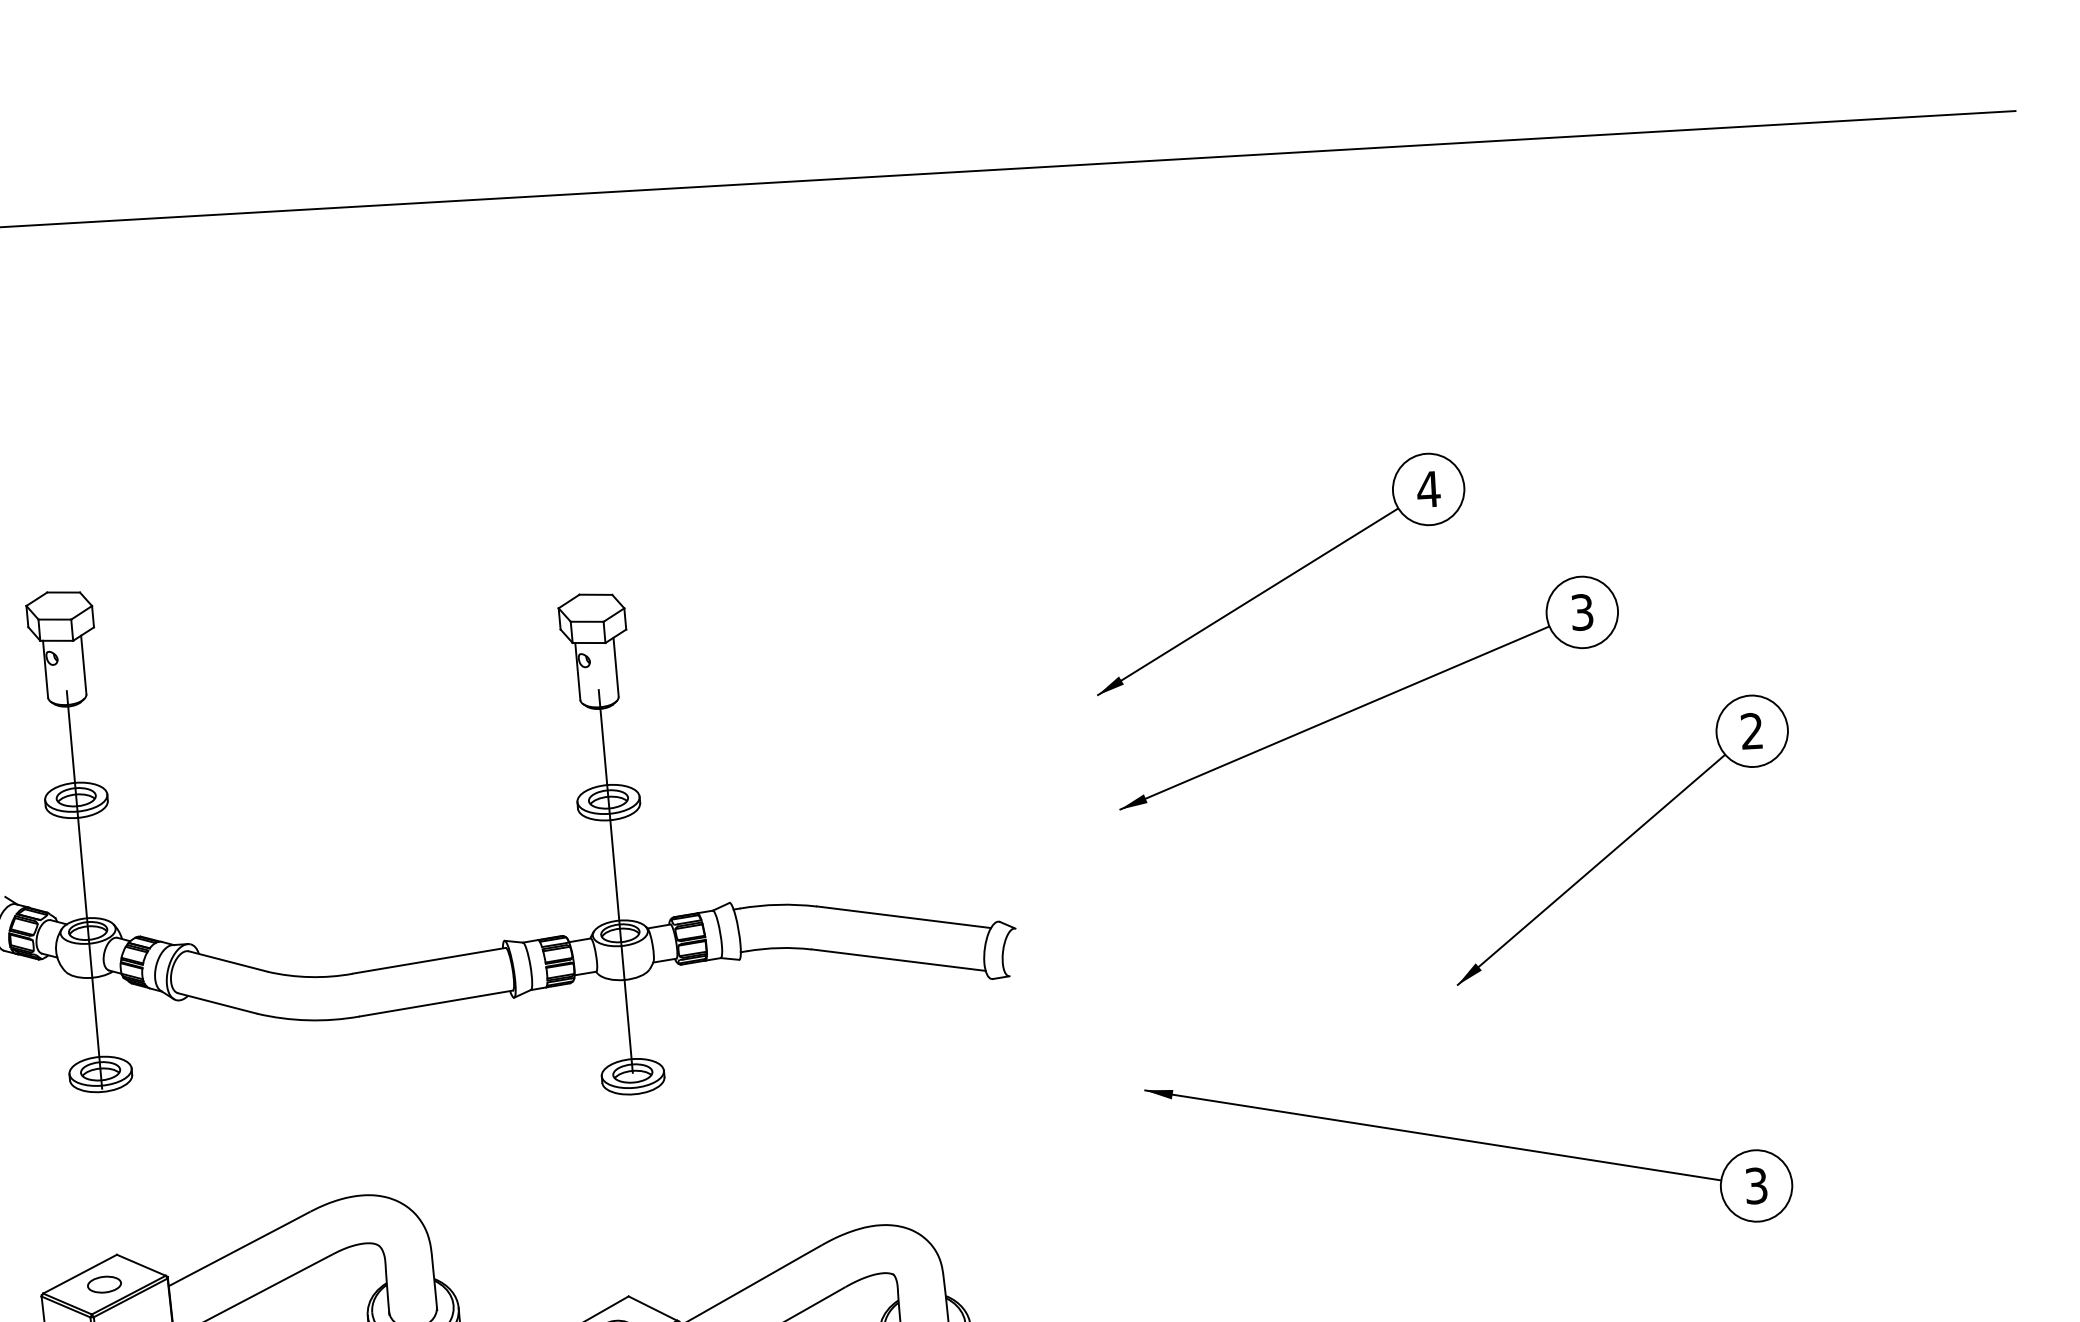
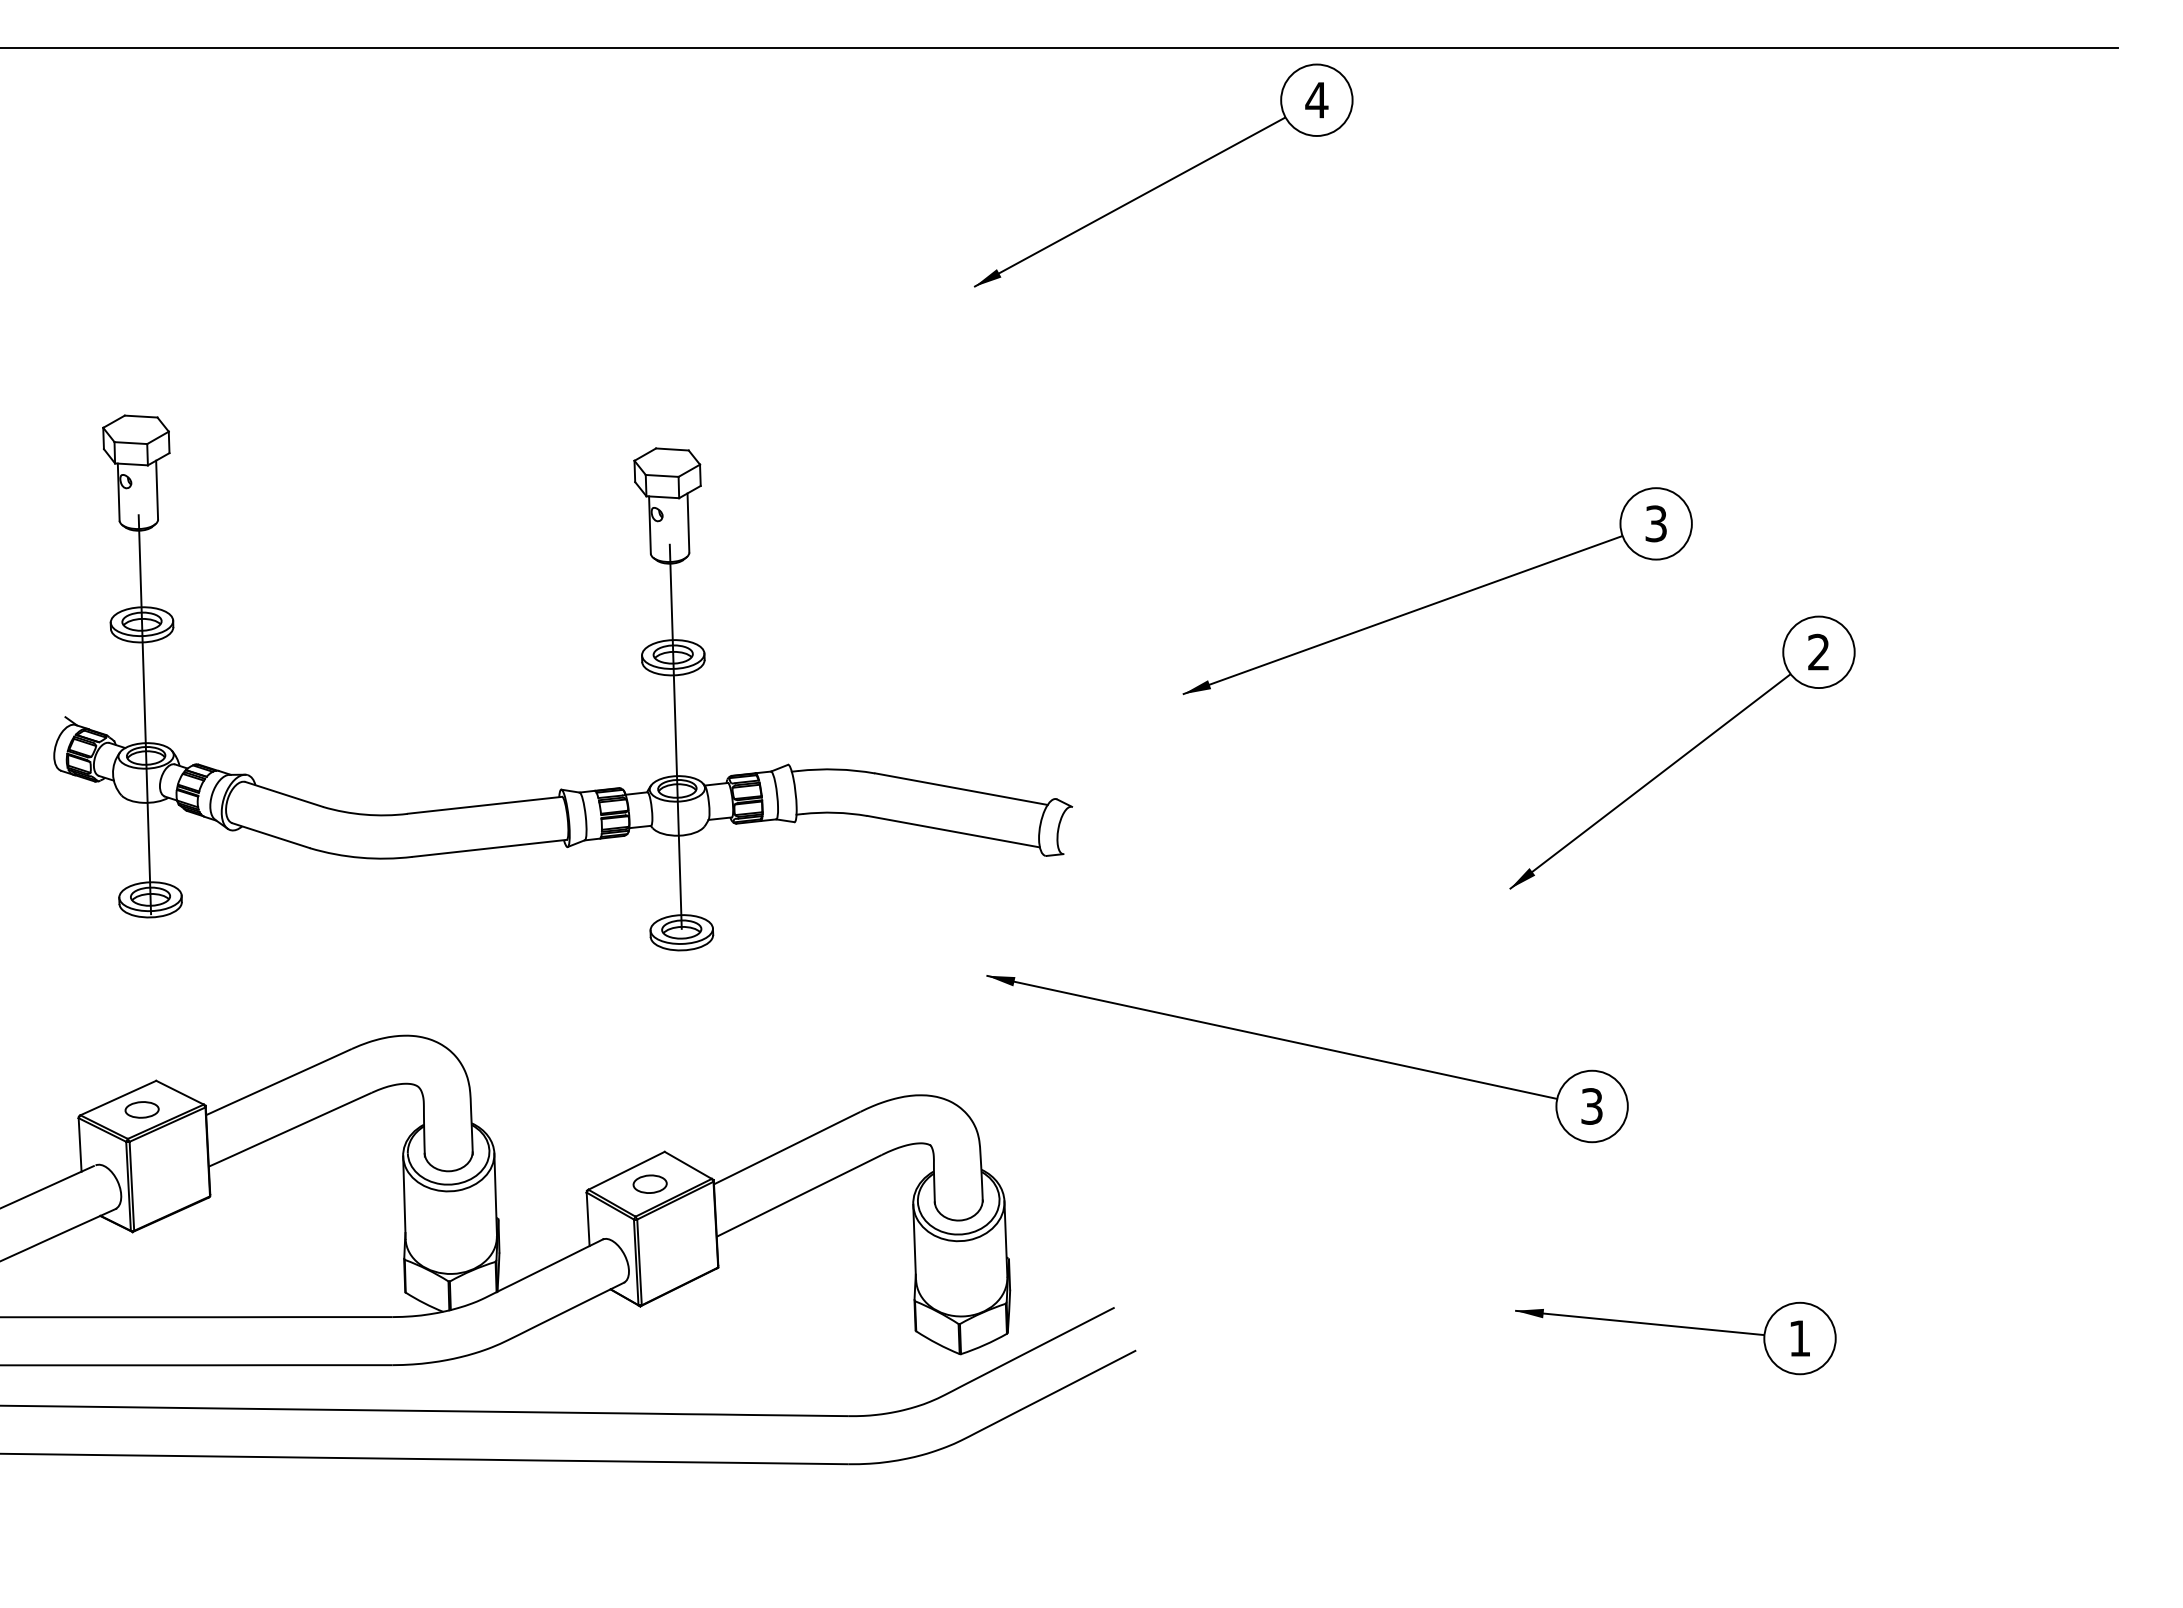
part: (1282, 579) -> (1165, 181), moved
part: (1469, 1142) -> (1308, 1046), moved

